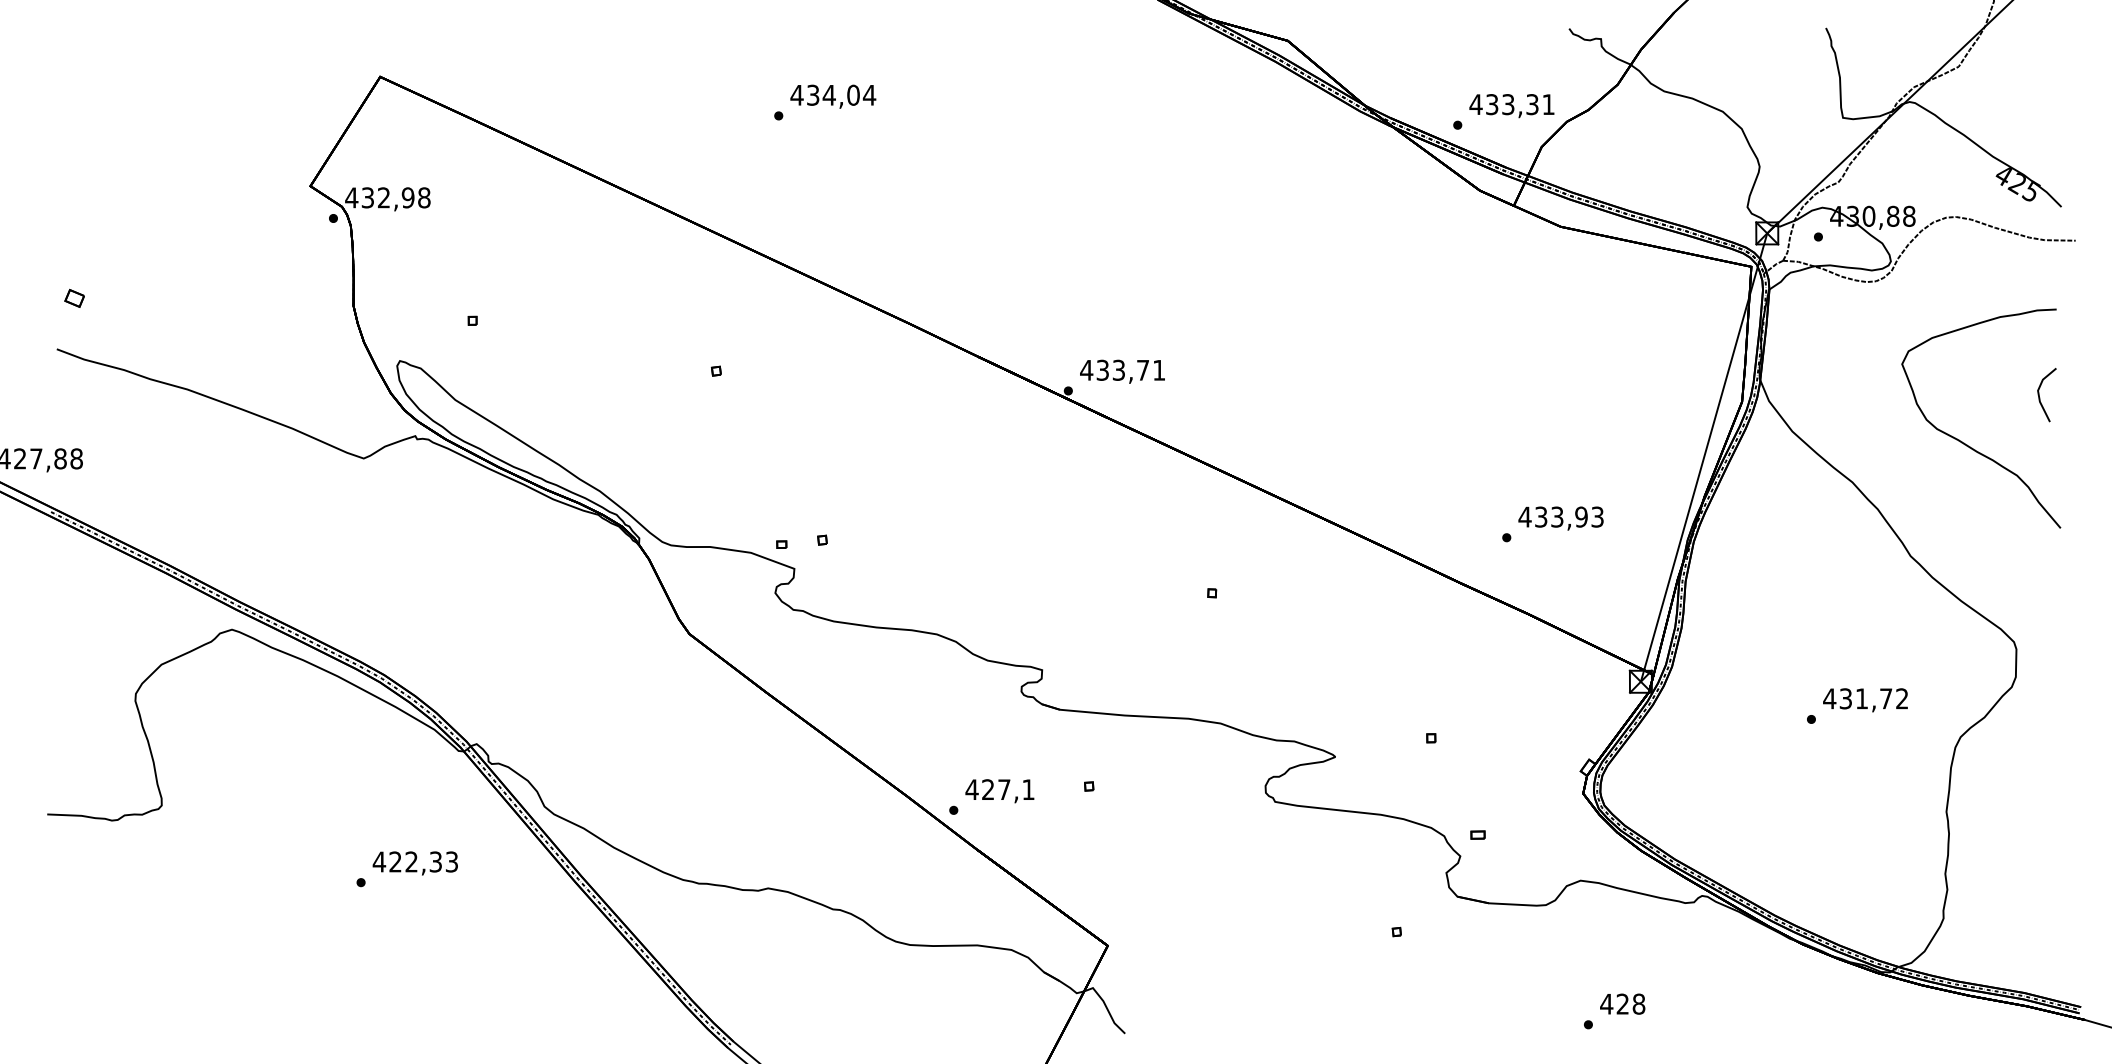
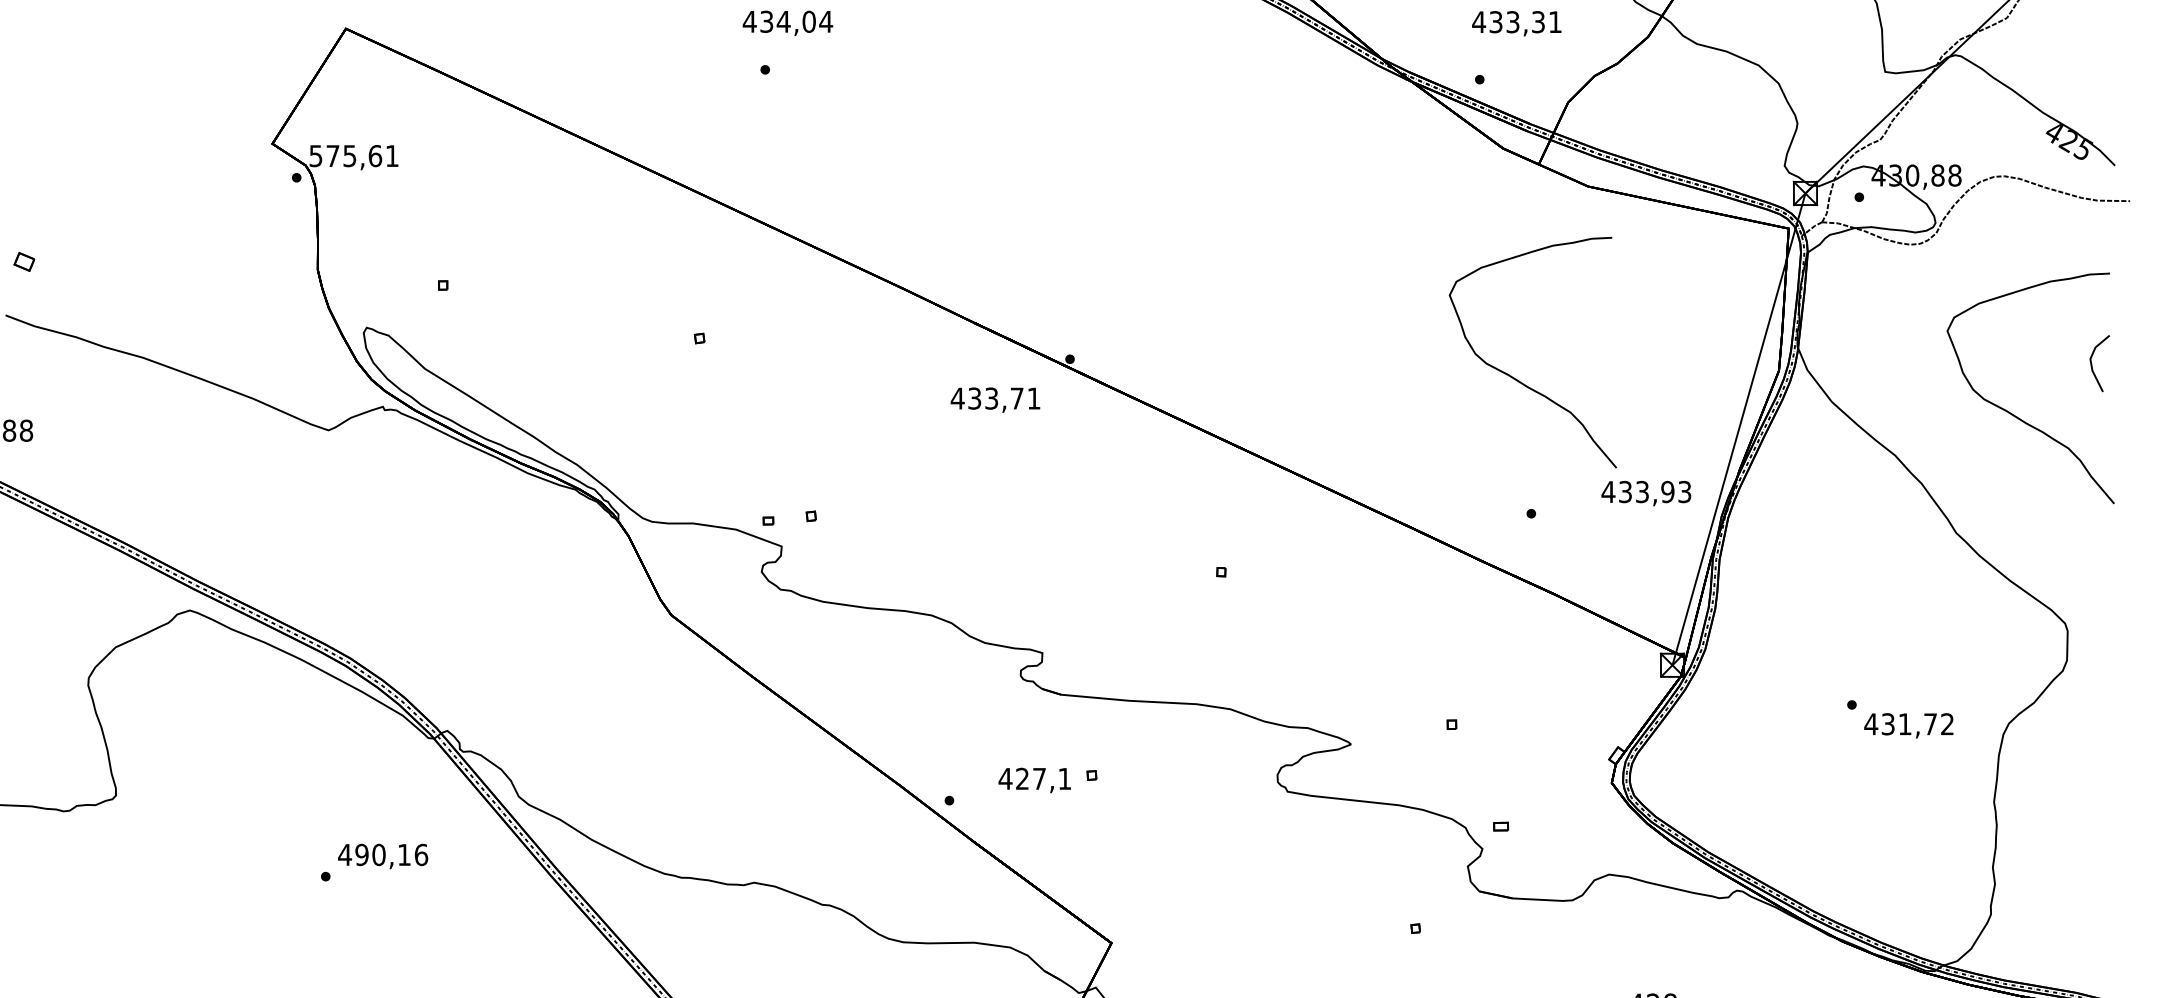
text: (833, 96) -> (788, 23), moved
text: (1511, 106) -> (1516, 24), moved
text: (387, 197) -> (353, 155), 432,98 -> 575,61
text: (1122, 371) -> (995, 399), moved
curve: (1491, 408) -> (1515, 377), added
text: (1560, 518) -> (1645, 493), moved
text: (1865, 700) -> (1908, 726), moved
text: (999, 791) -> (1034, 780), moved
text: (423, 861) -> (391, 854), 422,33 -> 490,16

